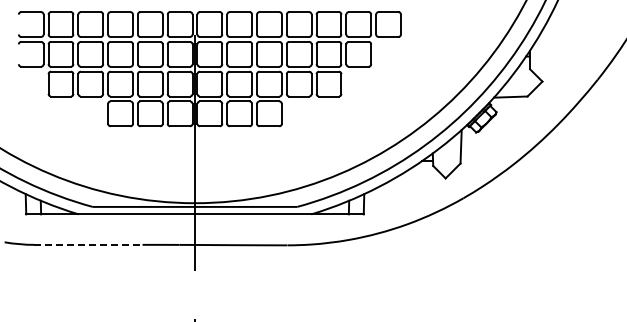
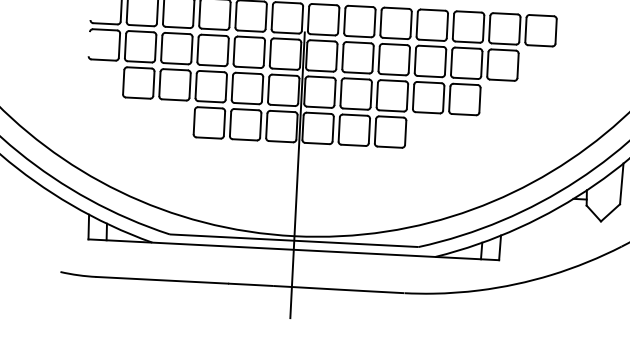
line: (88, 244) -> (162, 279), dashed -> solid

